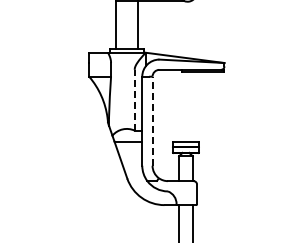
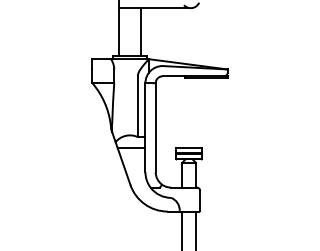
line: (134, 100) -> (137, 106), dashed -> solid
line: (152, 121) -> (155, 127), dashed -> solid

